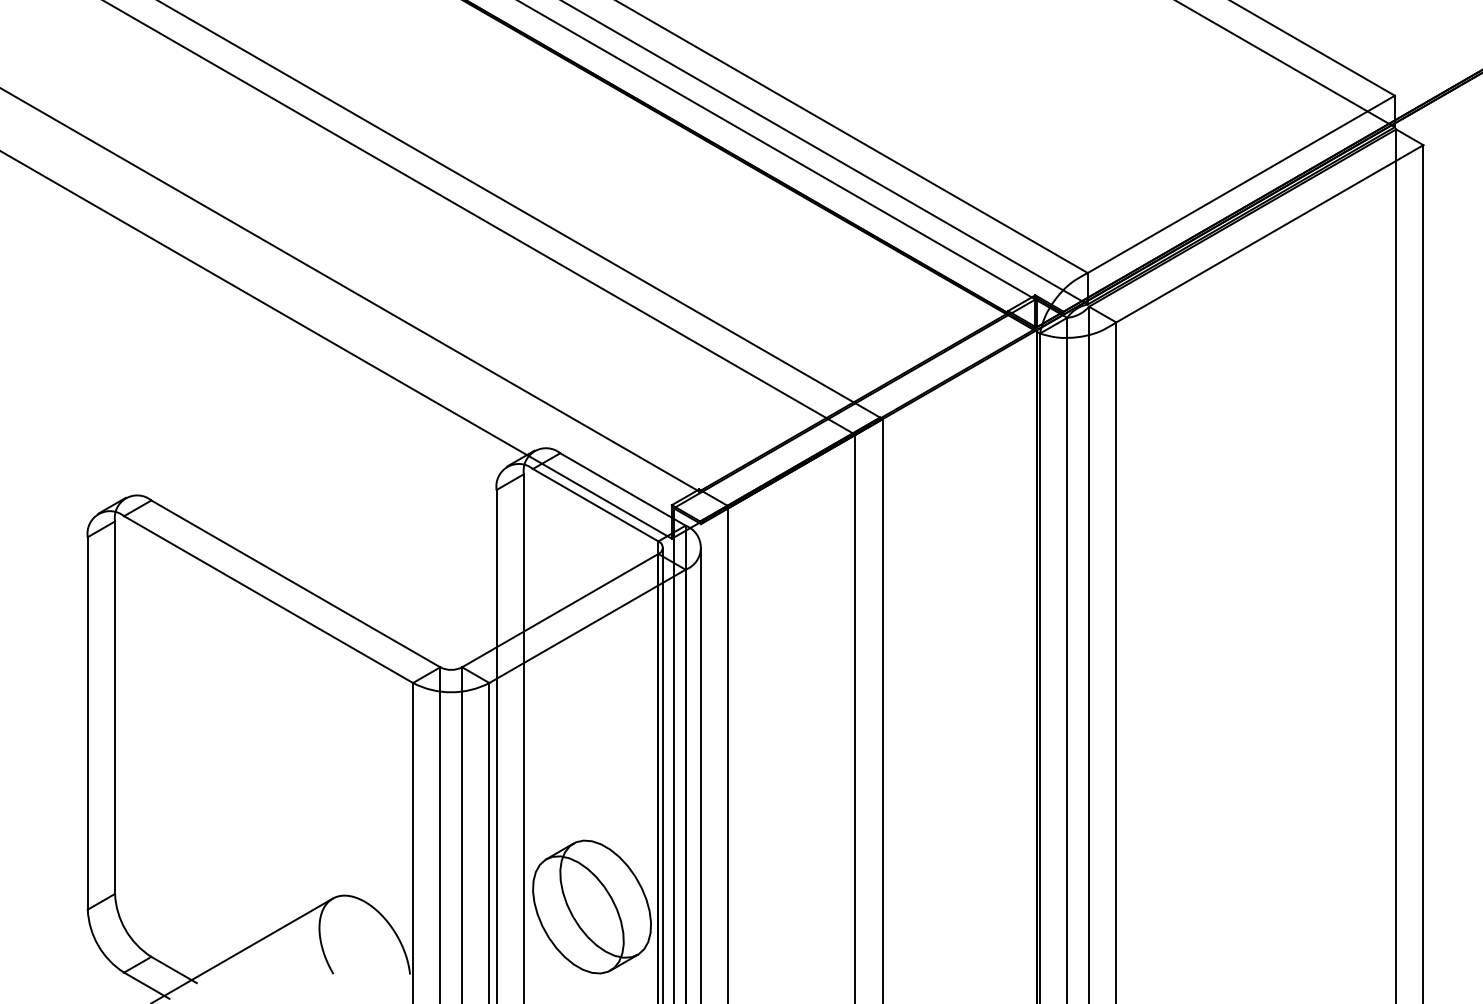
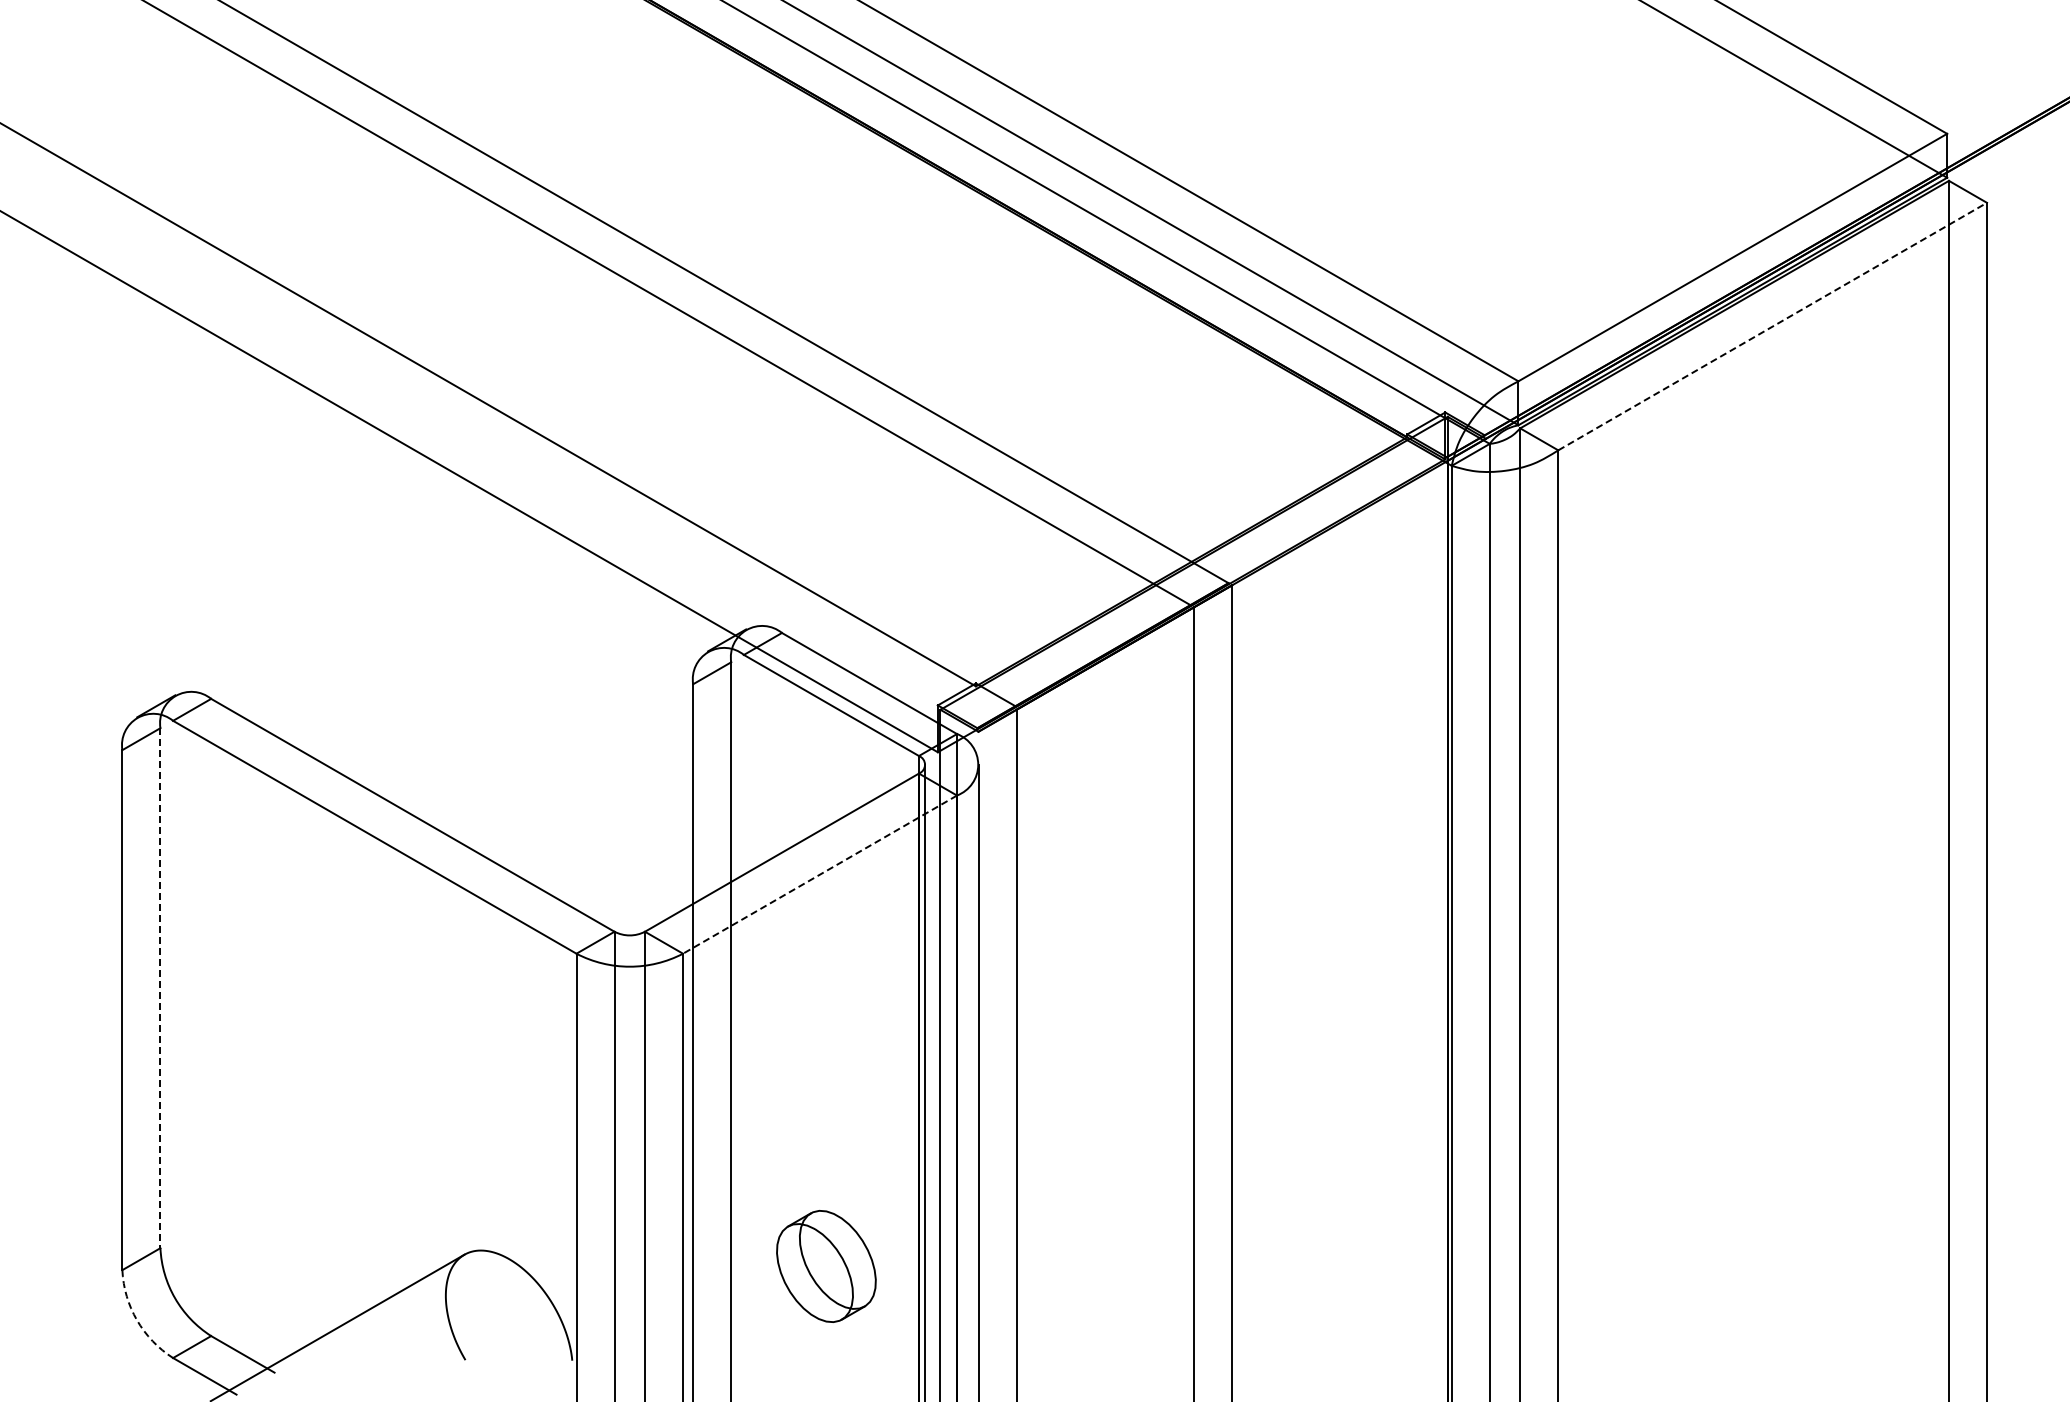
line: (1269, 233) -> (1772, 326), solid -> dashed
line: (587, 626) -> (819, 874), solid -> dashed
line: (115, 707) -> (160, 988), solid -> dashed
part: (592, 907) -> (826, 1266), size x0.6
arc: (98, 945) -> (137, 1320), solid -> dashed

